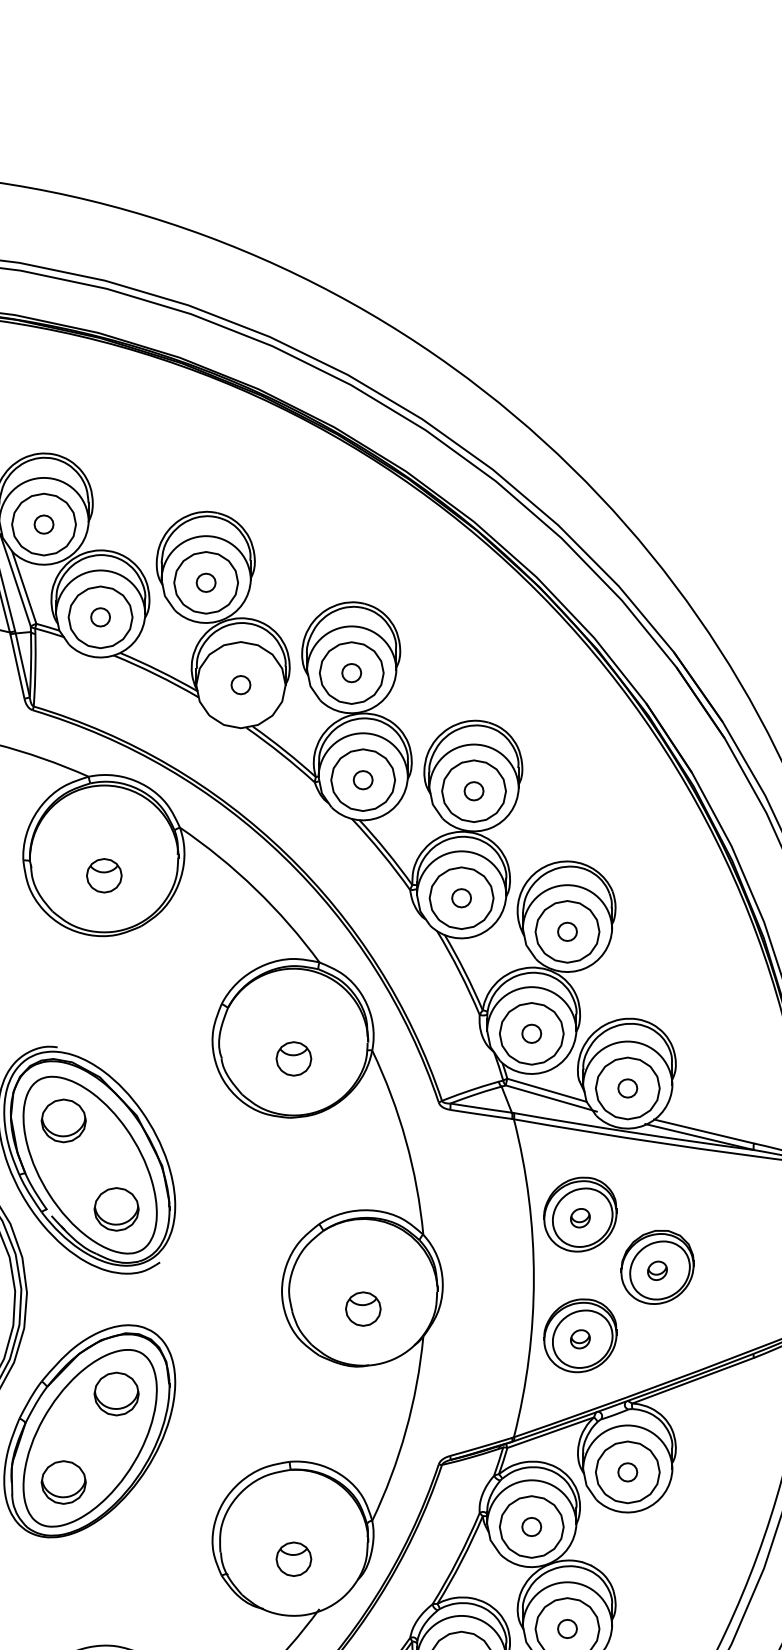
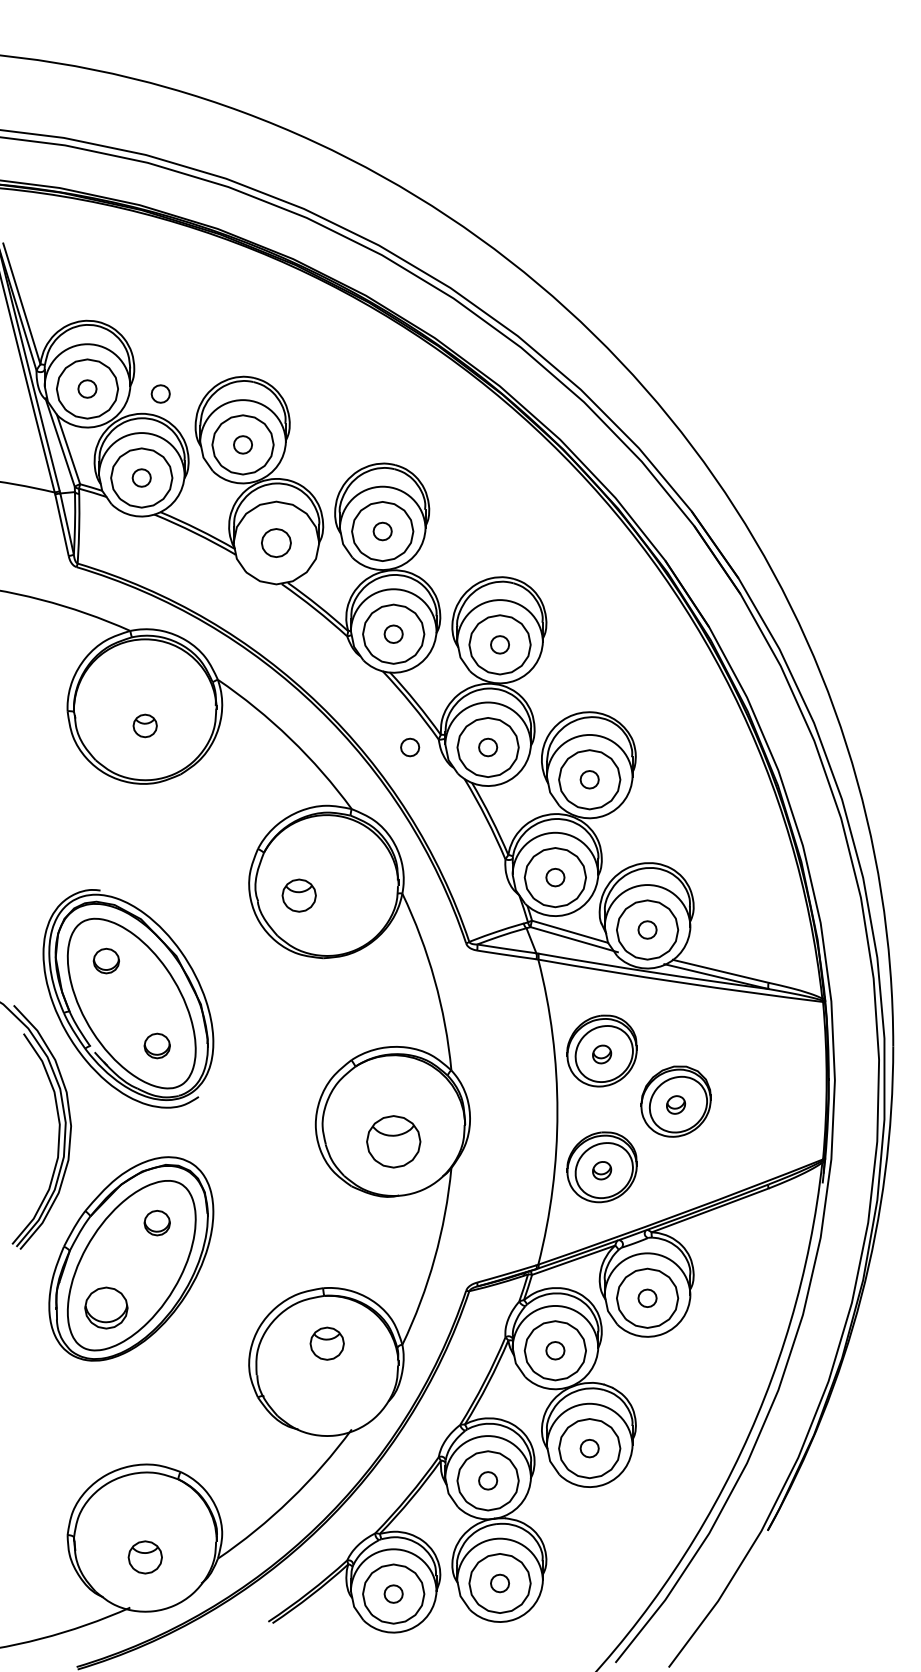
part: (120, 529) -> (160, 393), added
part: (241, 684) -> (276, 542), size x1.6
part: (103, 875) -> (144, 725), size x0.7
part: (380, 898) -> (410, 747), added
part: (293, 1058) -> (298, 895), moved
part: (63, 1120) -> (106, 960), size x0.6
part: (117, 1208) -> (157, 1045), size x0.6
part: (362, 1308) -> (393, 1141), size x1.6
part: (117, 1393) -> (157, 1222), size x0.6
part: (293, 1559) -> (326, 1343), moved

